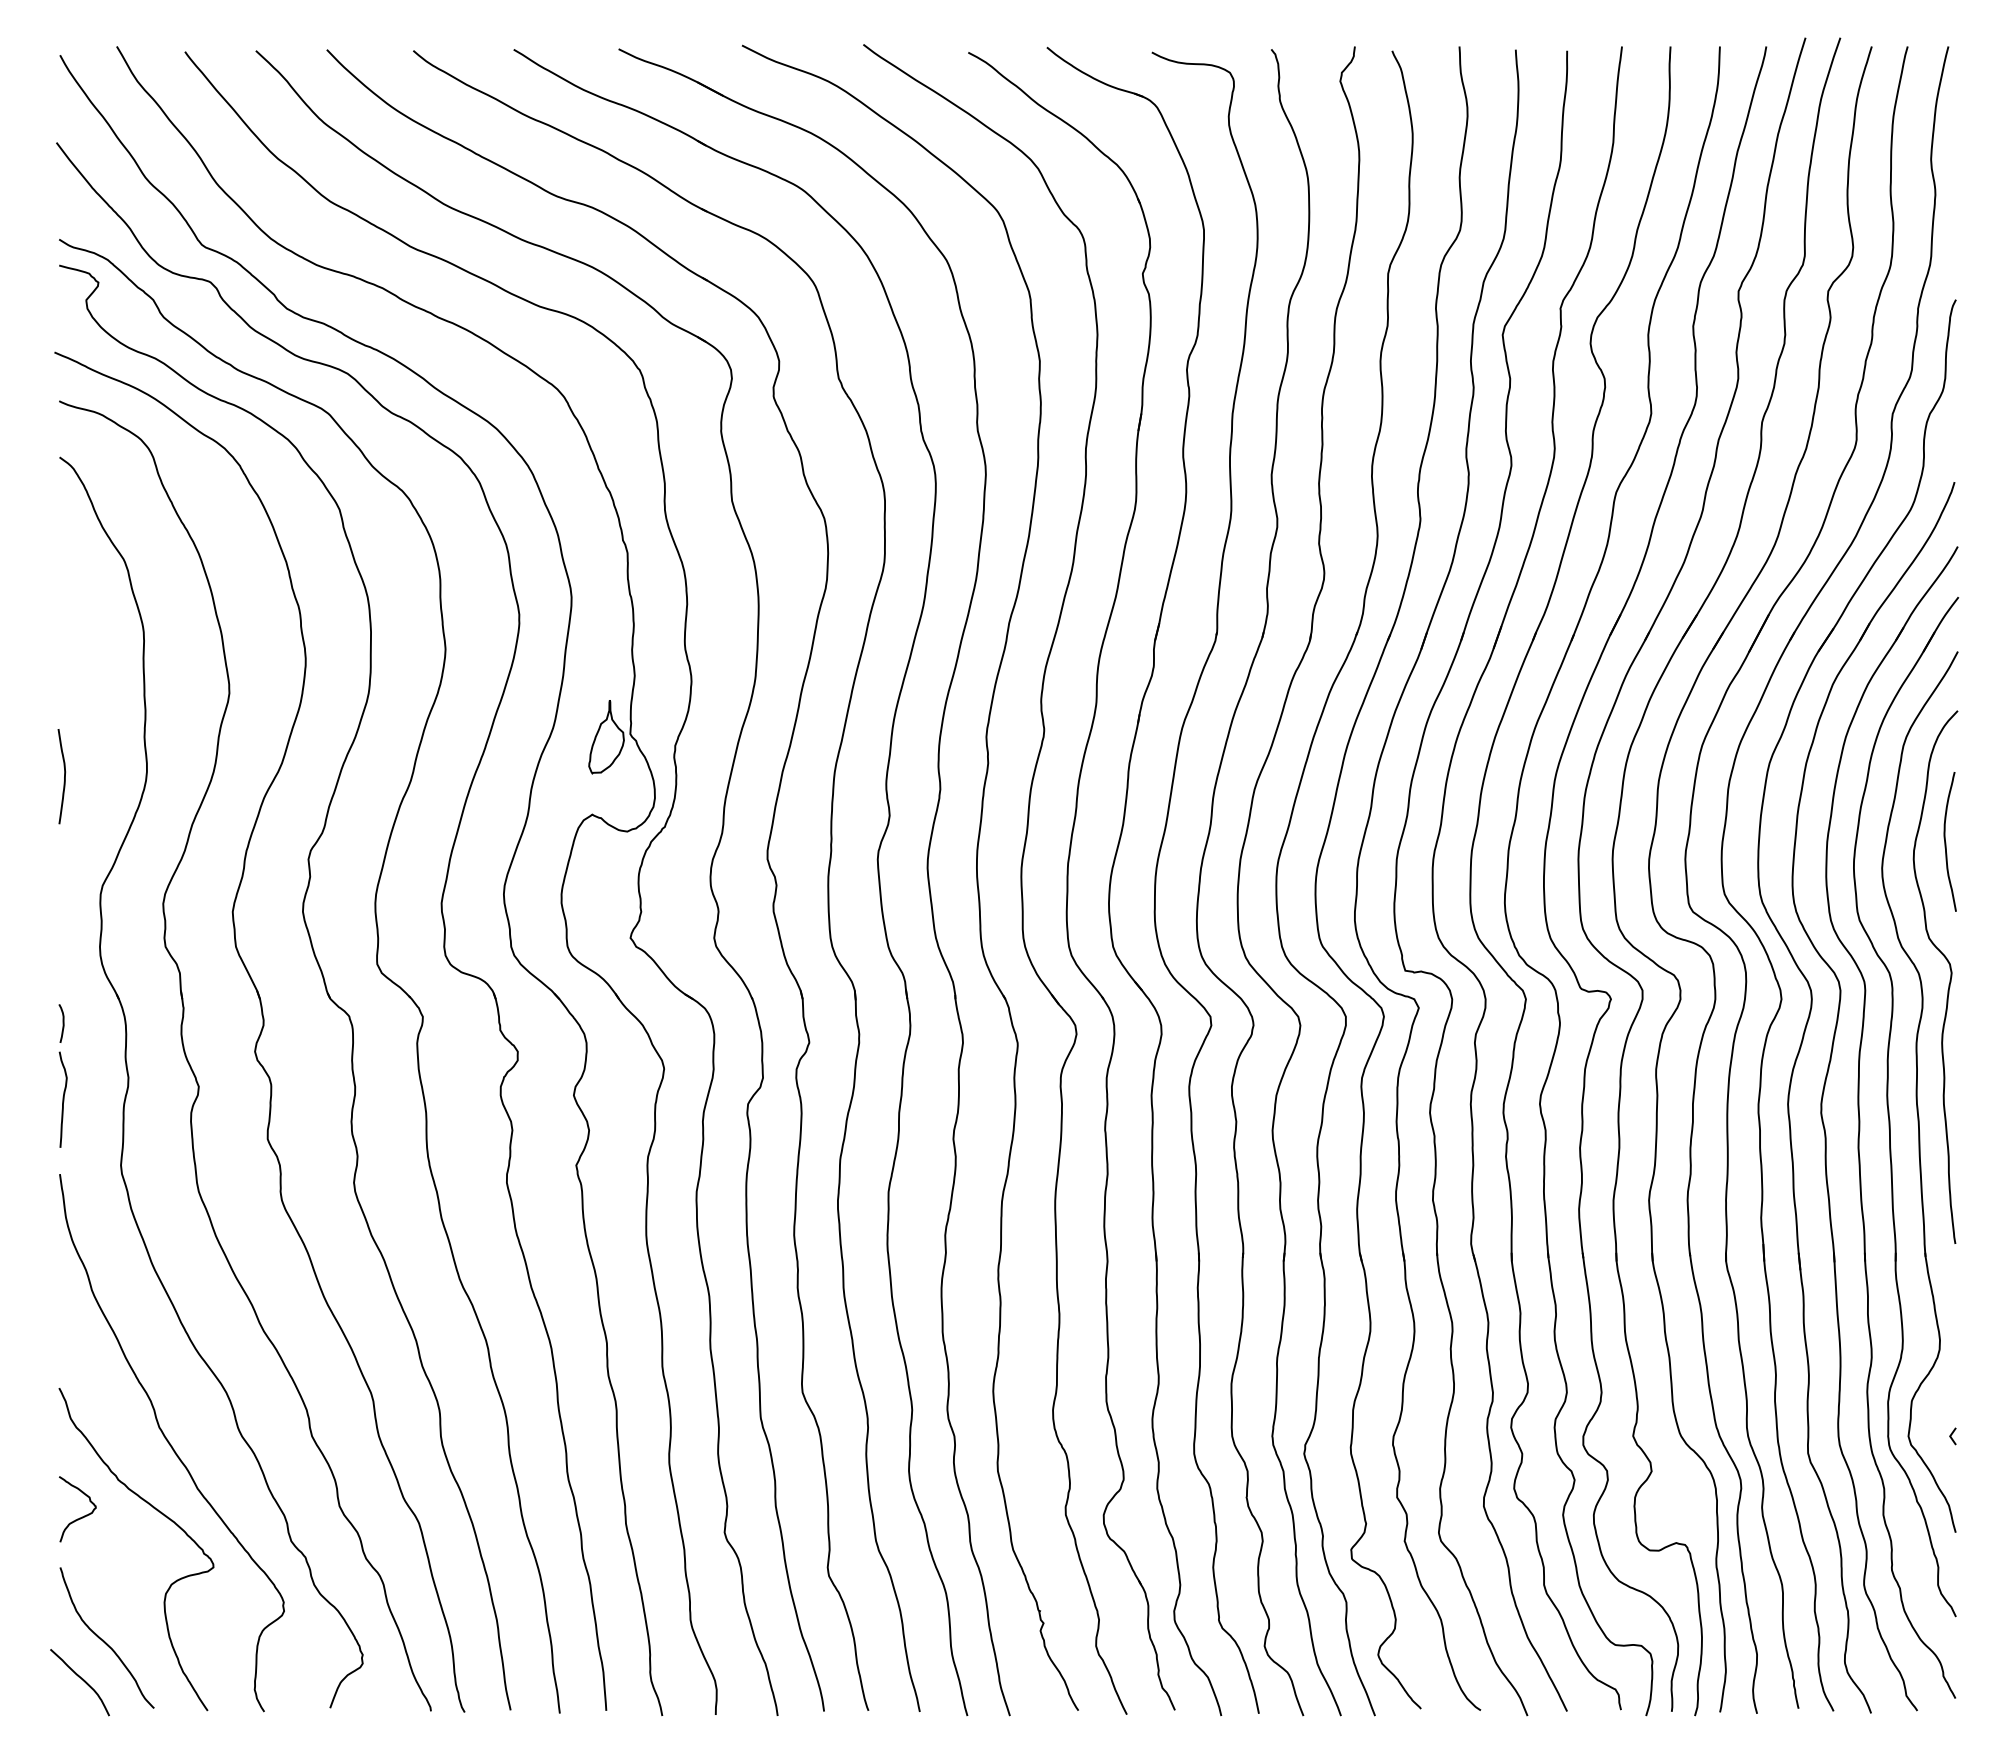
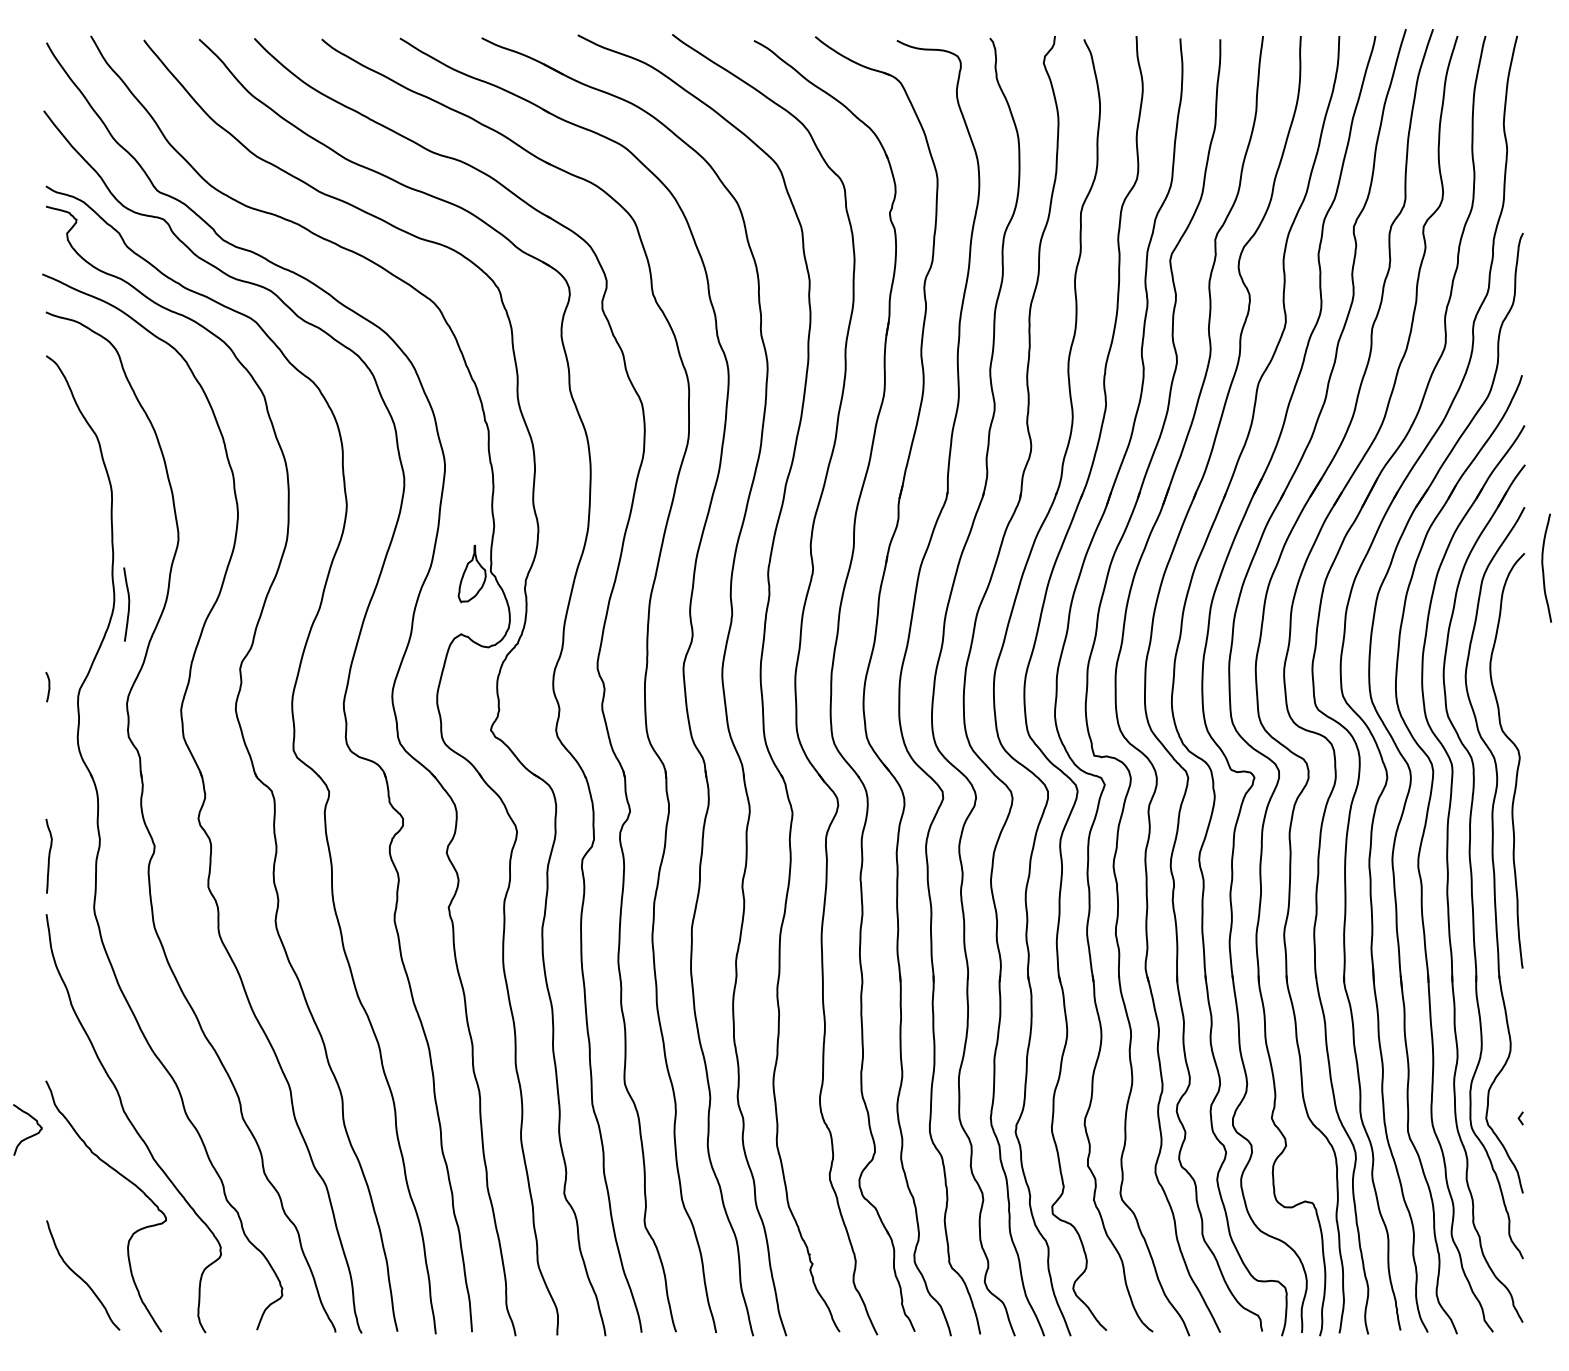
curve: (64, 776) -> (128, 604), moved
curve: (1946, 842) -> (1543, 568), moved
curve: (62, 1023) -> (48, 687), moved
curve: (79, 1517) -> (29, 1136), moved
curve: (81, 1679) -> (63, 1307), removed

